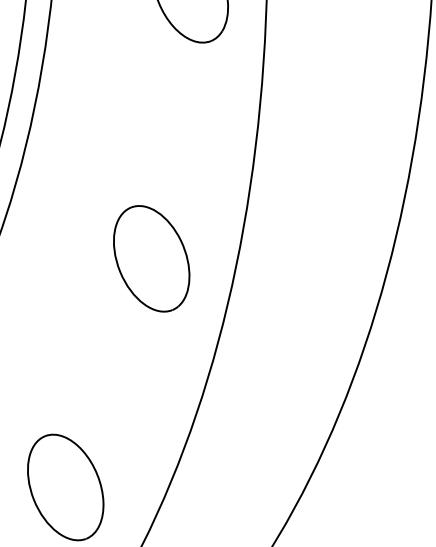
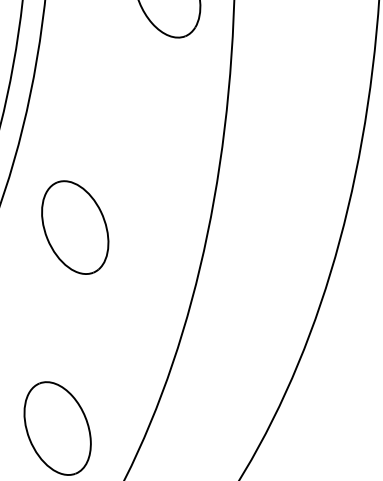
part: (151, 258) -> (75, 227), moved

